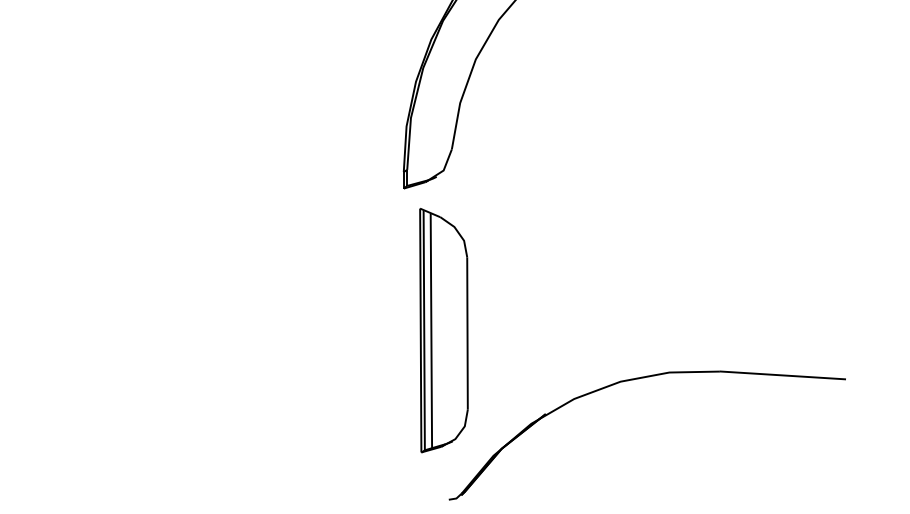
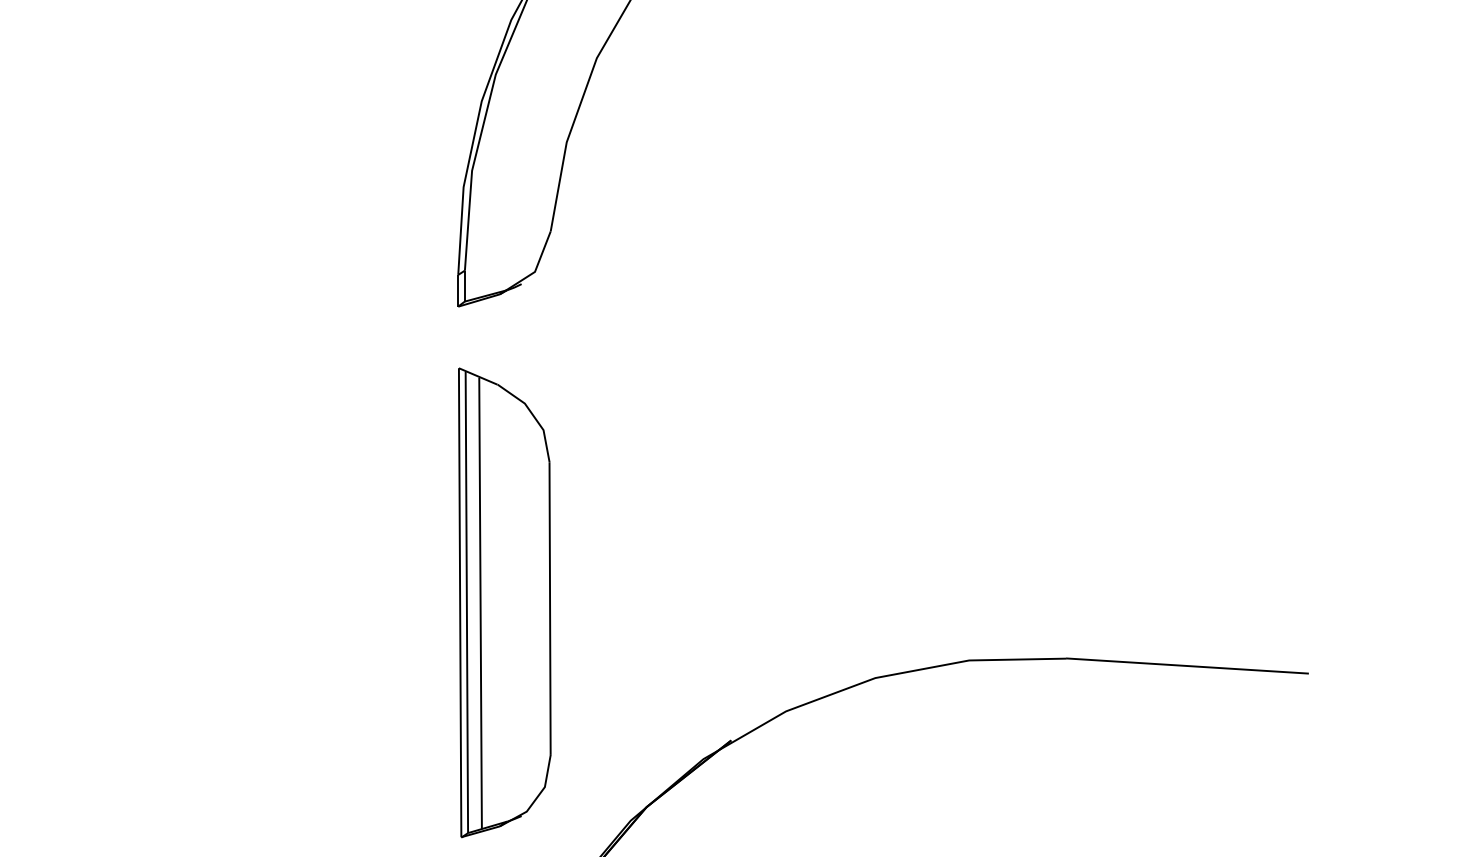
part: (443, 330) -> (503, 602), moved

